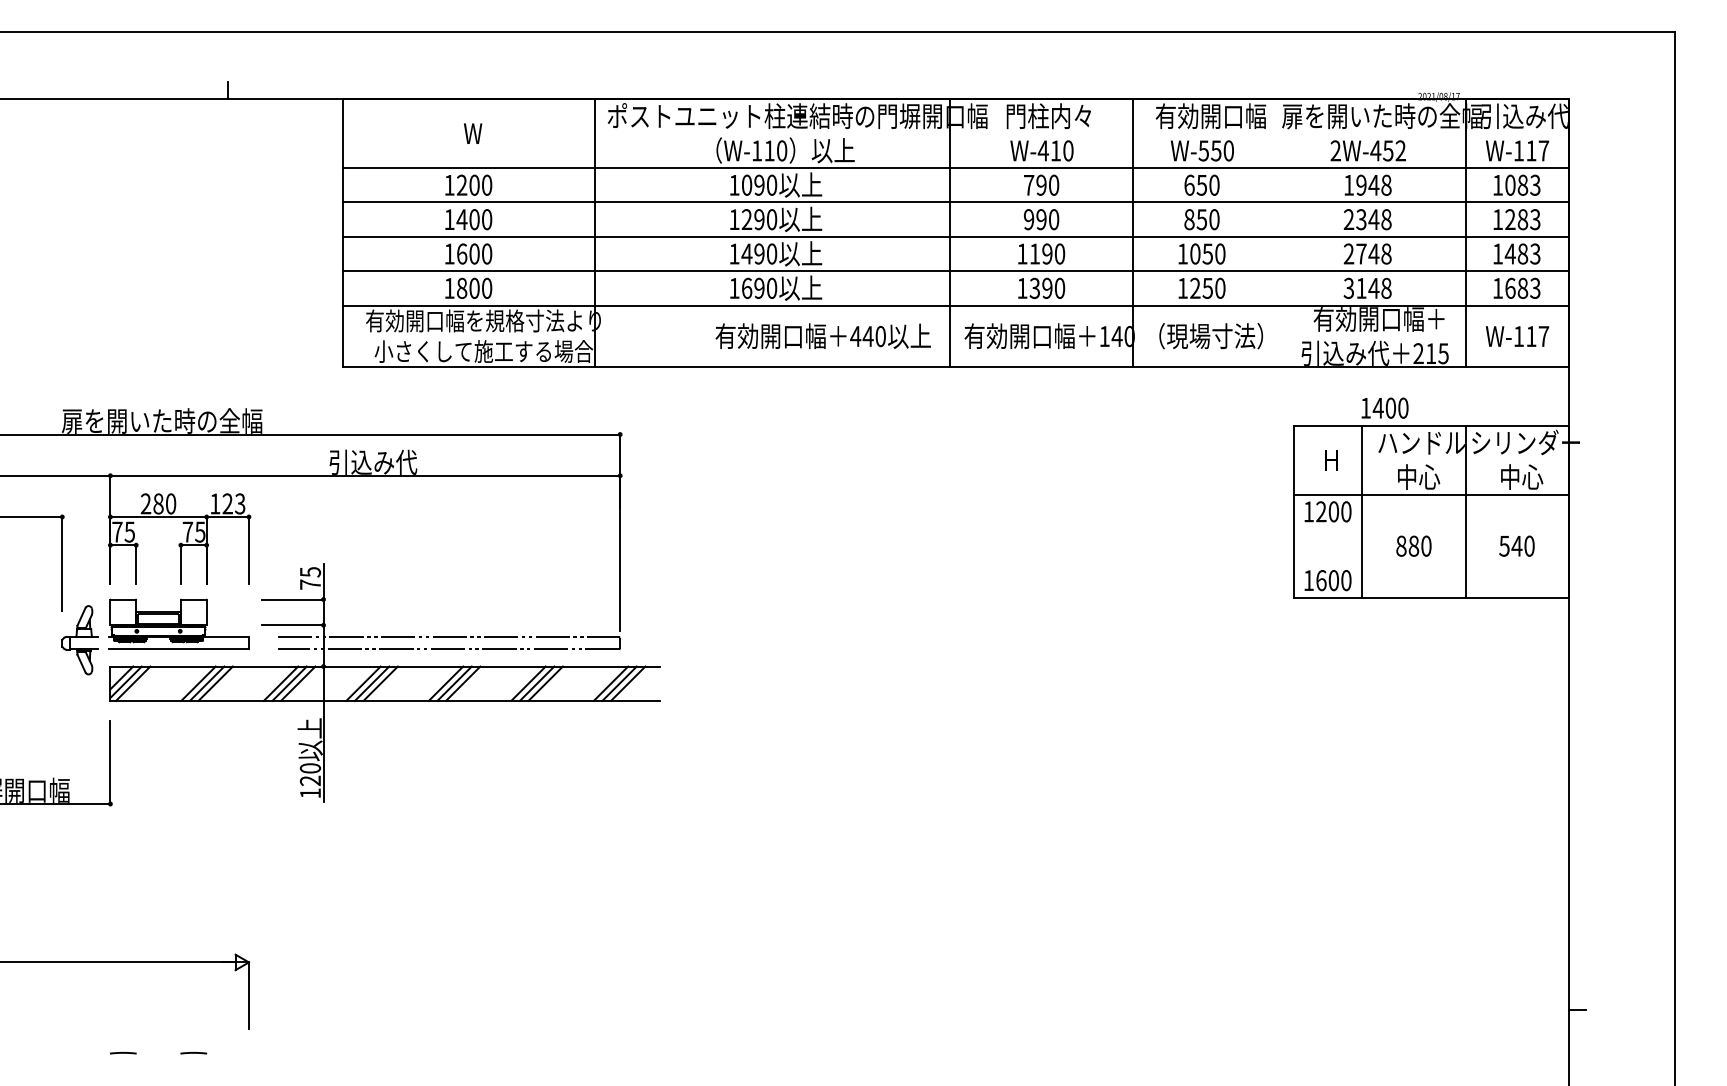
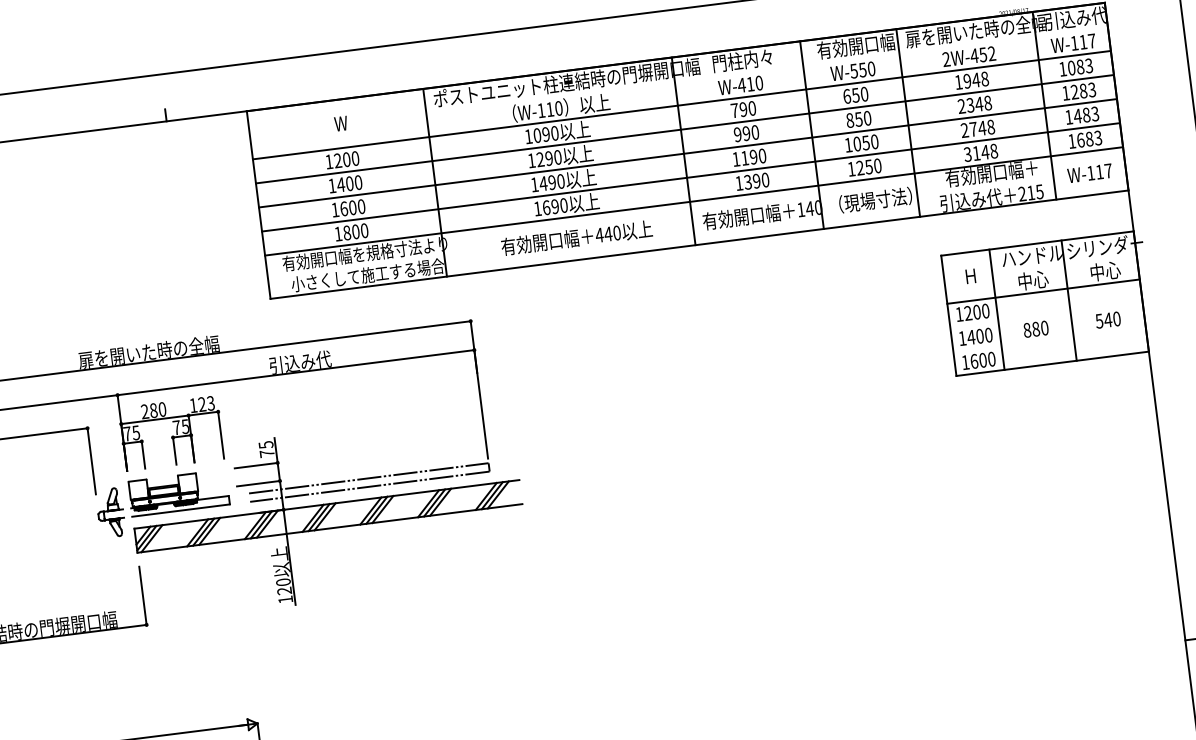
line: (1270, 233) -> (908, 123), added
text: (822, 336) -> (576, 238), moved
text: (1384, 407) -> (975, 336), moved

